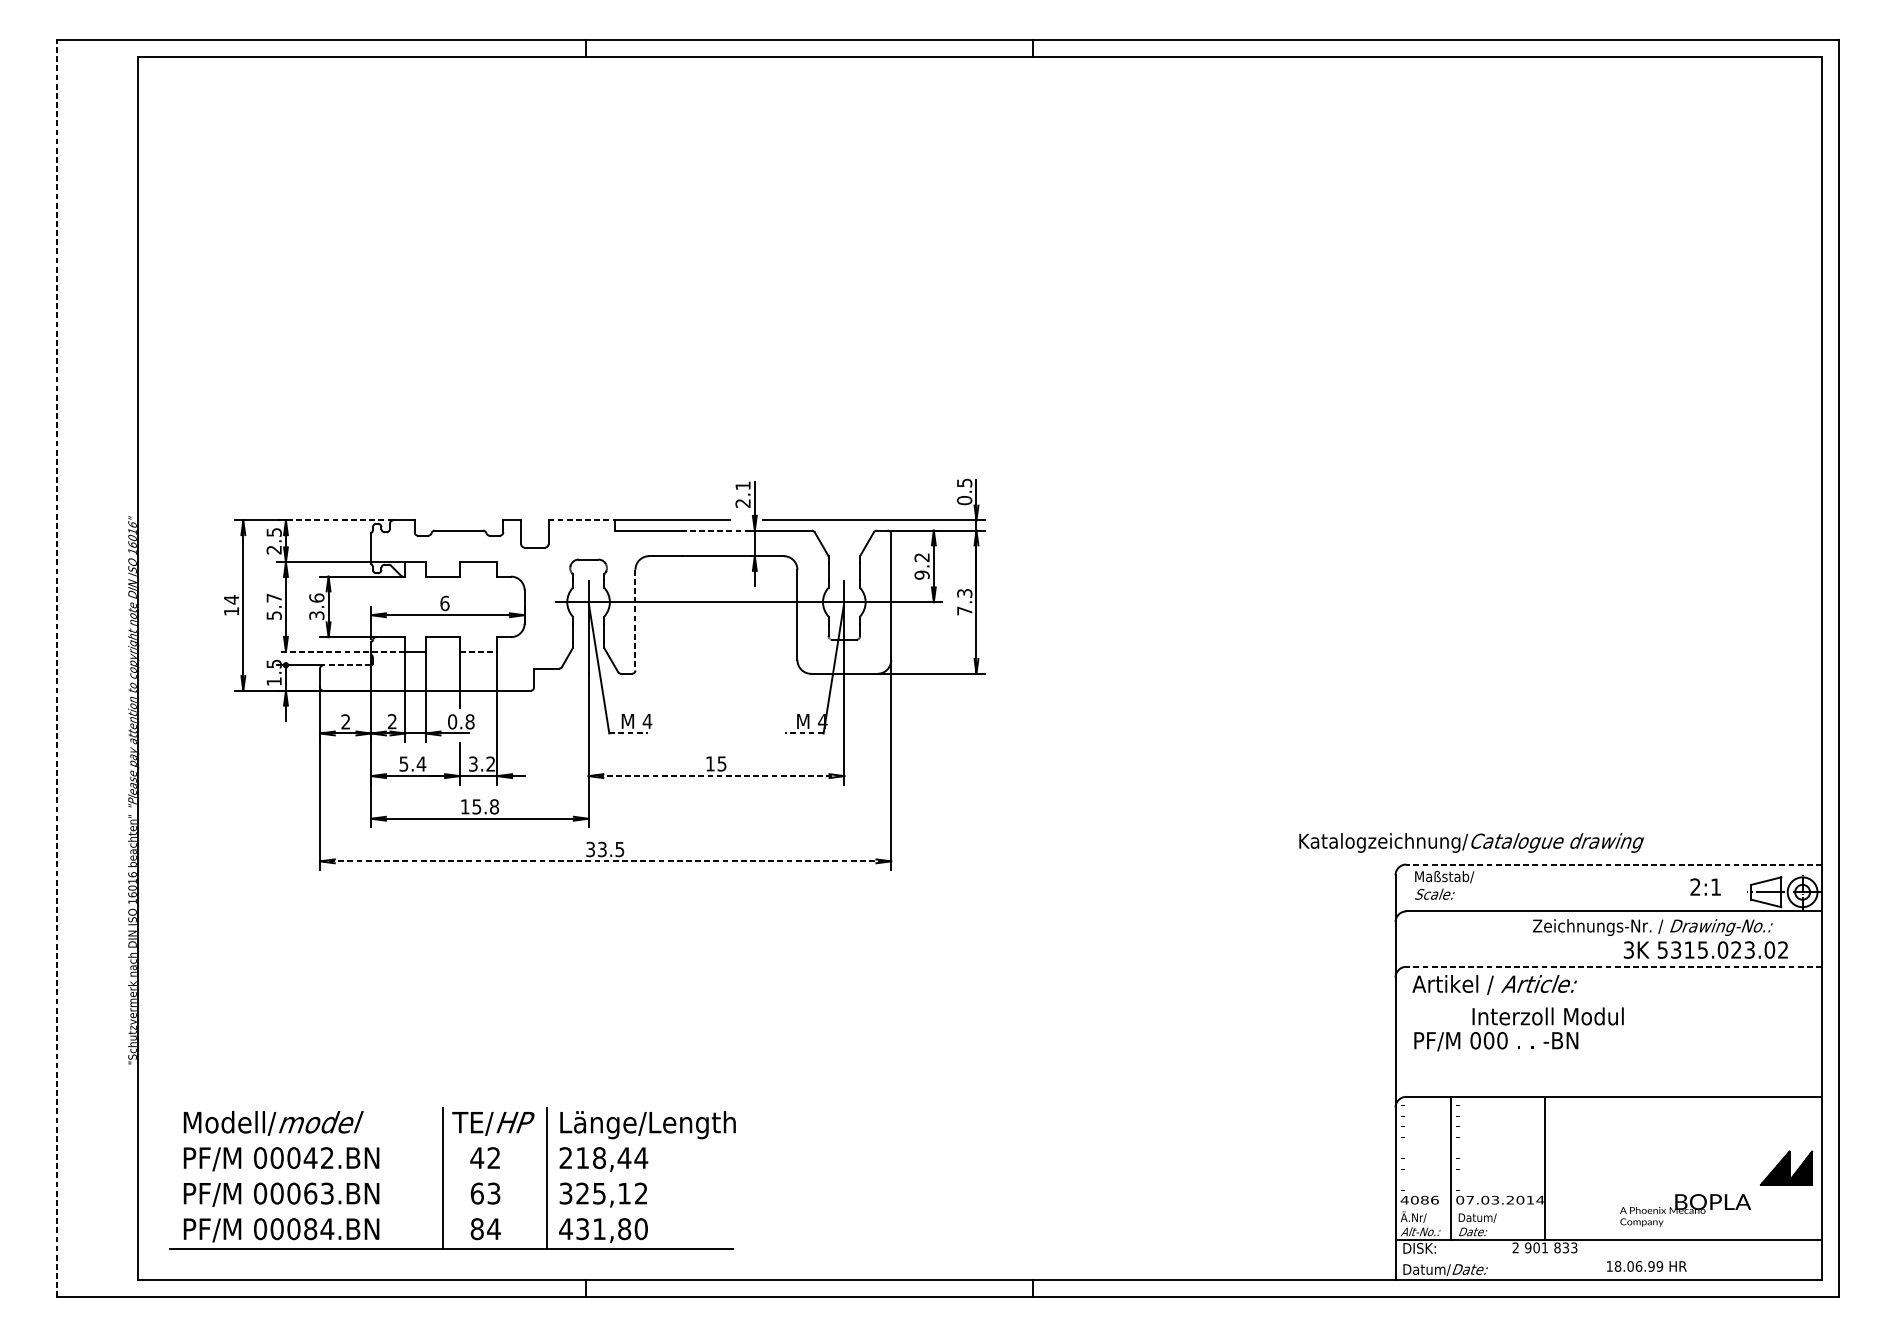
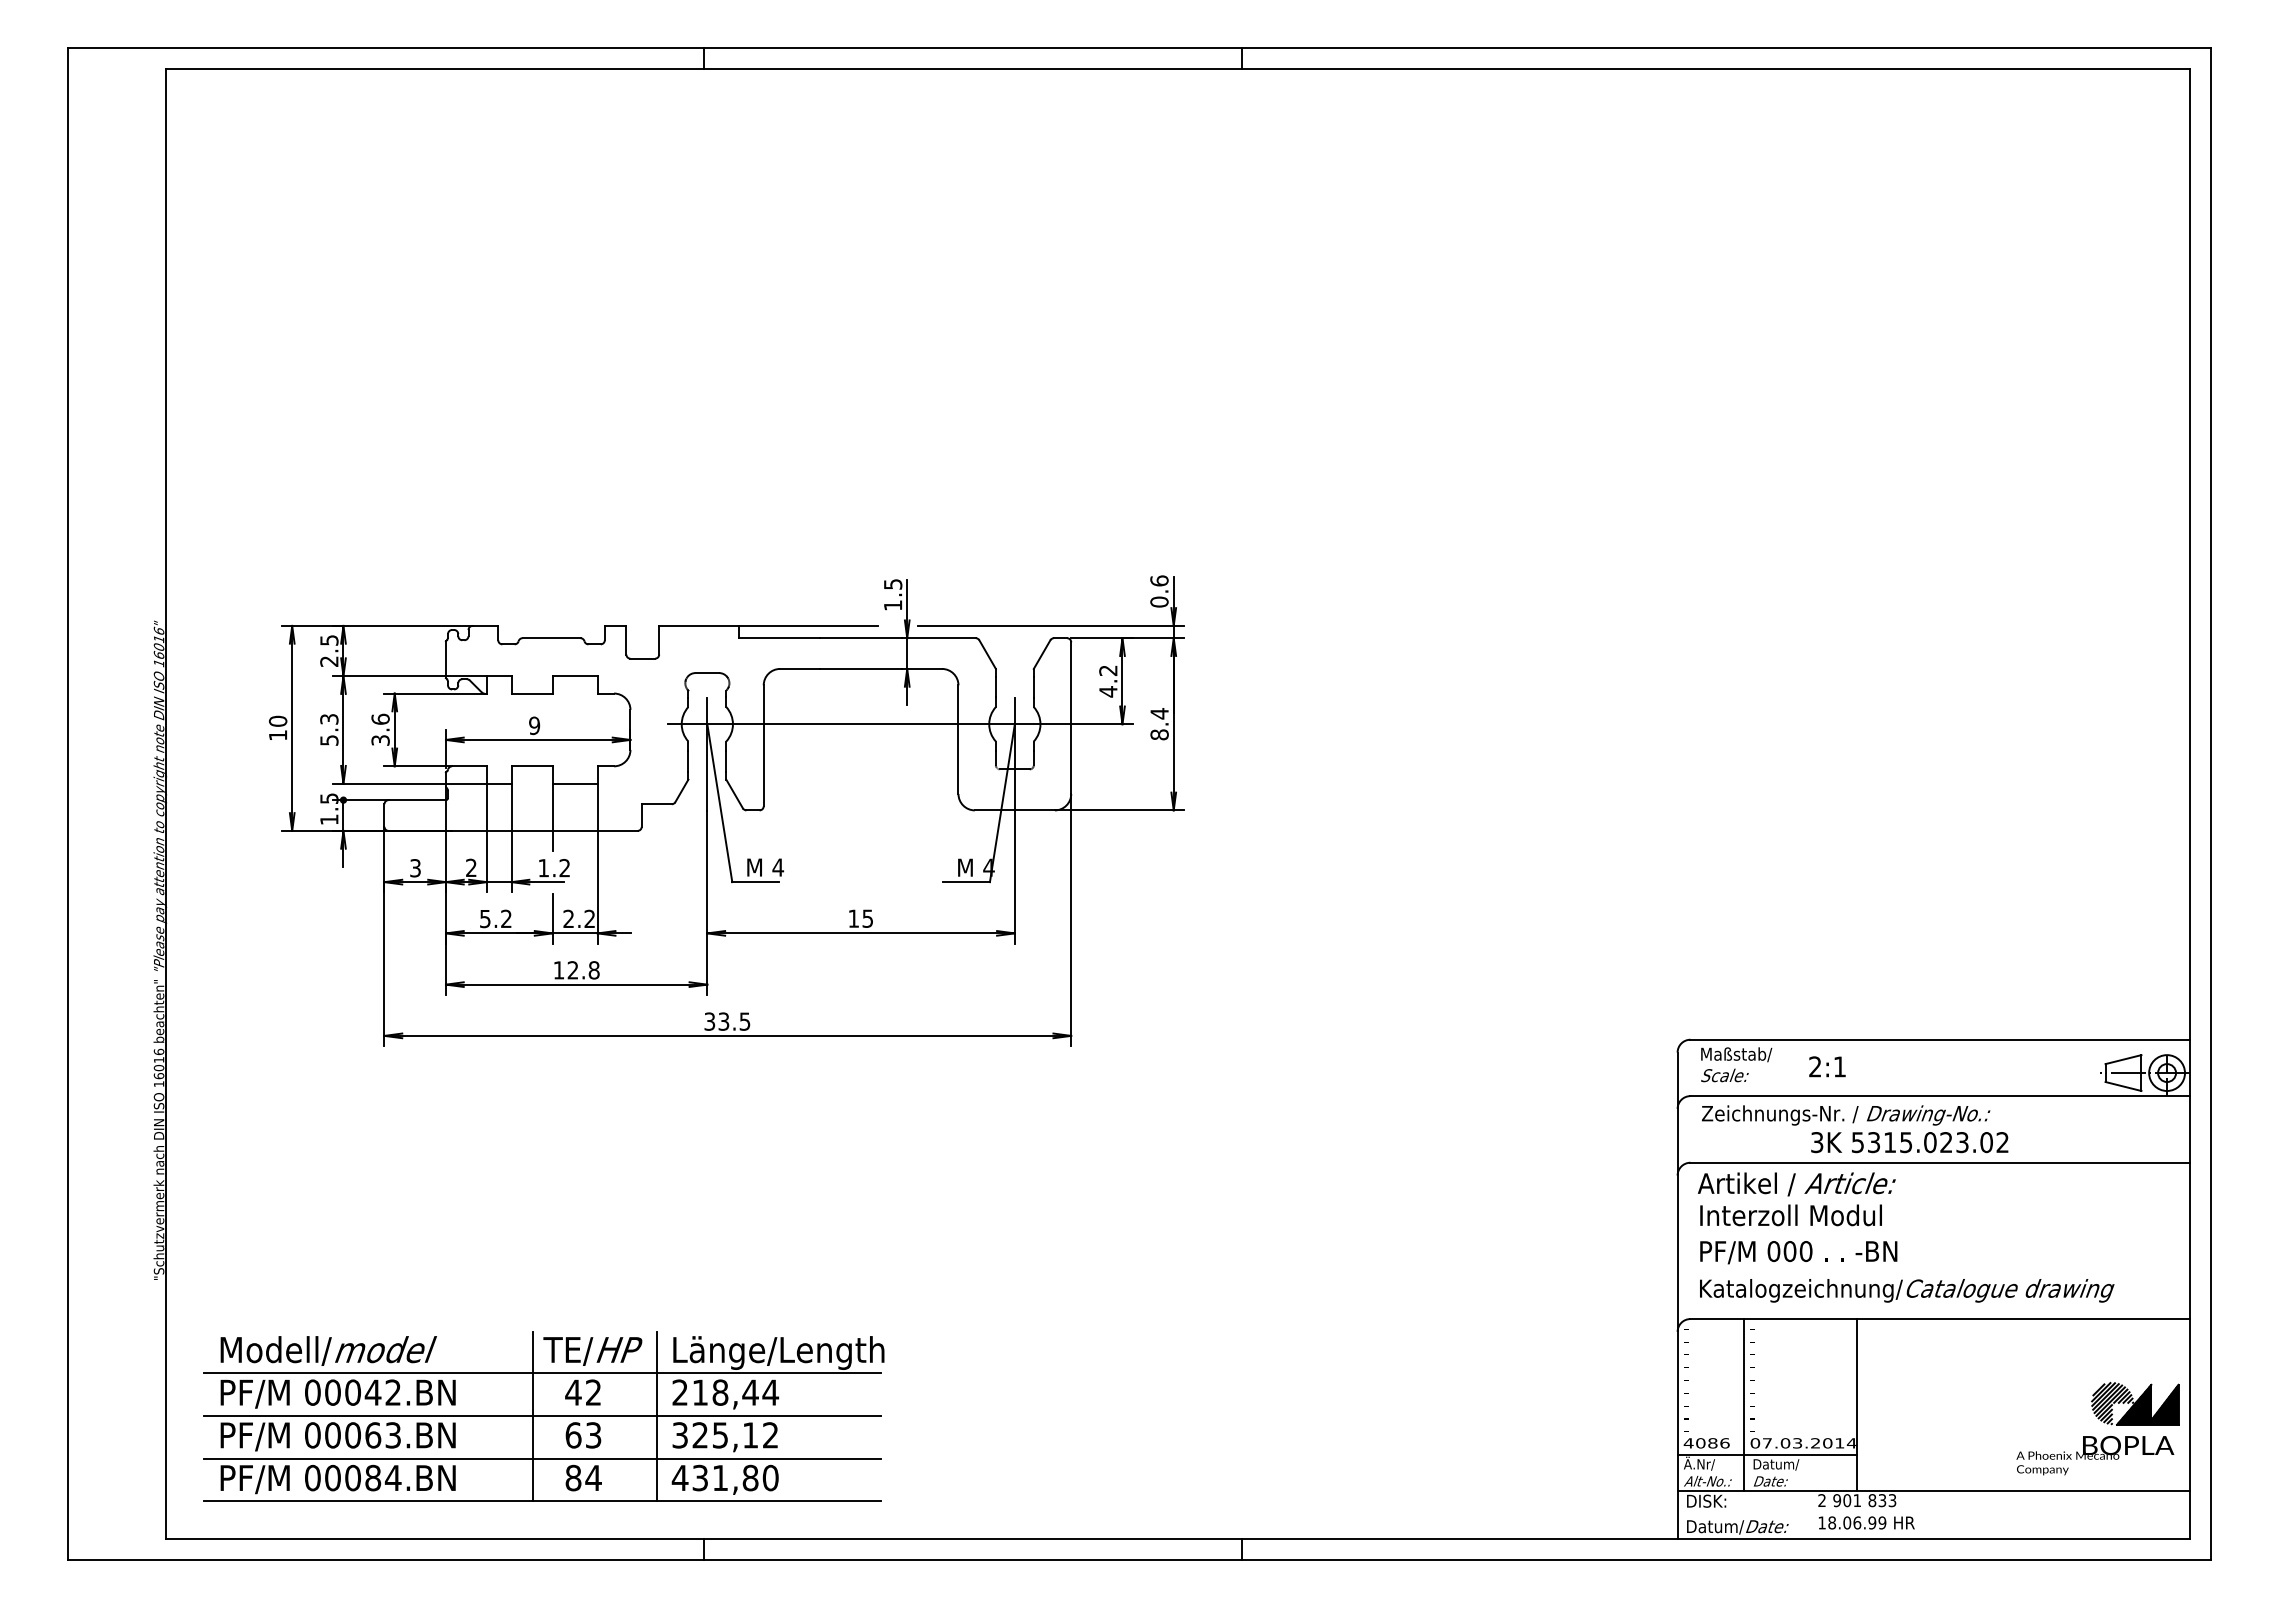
text: (964, 482) -> (1159, 580), 0.5 -> 0.6
text: (742, 494) -> (892, 594), 2.1 -> 1.5
line: (335, 520) -> (402, 625), dashed -> solid
line: (582, 520) -> (699, 625), dashed -> solid
line: (715, 530) -> (860, 638), dashed -> solid
text: (922, 574) -> (1108, 691), 9.2 -> 4.2
text: (274, 598) -> (329, 719), 5.7 -> 5.3
text: (231, 599) -> (277, 721), 14 -> 10
text: (964, 602) -> (1159, 724), 7.3 -> 8.4
text: (444, 603) -> (534, 725), 6 -> 9
line: (635, 620) -> (763, 746), dashed -> solid
line: (341, 651) -> (410, 783), dashed -> solid
line: (478, 651) -> (575, 783), dashed -> solid
line: (347, 665) -> (417, 800), dashed -> solid
line: (57, 668) -> (68, 804), dashed -> solid
text: (345, 722) -> (415, 868), 2 -> 3
text: (461, 722) -> (554, 868), 0.8 -> 1.2
line: (629, 733) -> (756, 882), dashed -> solid
line: (804, 733) -> (966, 882), dashed -> solid
text: (421, 763) -> (506, 918), 5.4 -> 5.2
text: (473, 764) -> (568, 919), 3.2 -> 2.2
line: (716, 776) -> (861, 933), dashed -> solid
text: (476, 806) -> (572, 970), 15.8 -> 12.8
text: (1471, 842) -> (1907, 1290), moved
line: (606, 861) -> (728, 1035), dashed -> solid
line: (1614, 864) -> (1940, 1039), dashed -> solid
text: (1705, 886) -> (1827, 1066), moved
text: (1660, 939) -> (1855, 1129), moved
line: (1614, 966) -> (1940, 1162), dashed -> solid
text: (1547, 1016) -> (1790, 1215), moved
line: (451, 1142) -> (542, 1373), added
hatch: (1757, 1167) -> (2112, 1403), added
line: (451, 1177) -> (542, 1416), added
line: (1470, 1209) -> (1767, 1454), added
text: (1685, 1210) -> (2095, 1455), moved
line: (451, 1212) -> (542, 1458), added
text: (1646, 1266) -> (1866, 1522), moved

